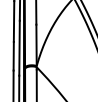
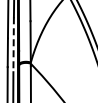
line: (19, 48) -> (13, 45), solid -> dashed

